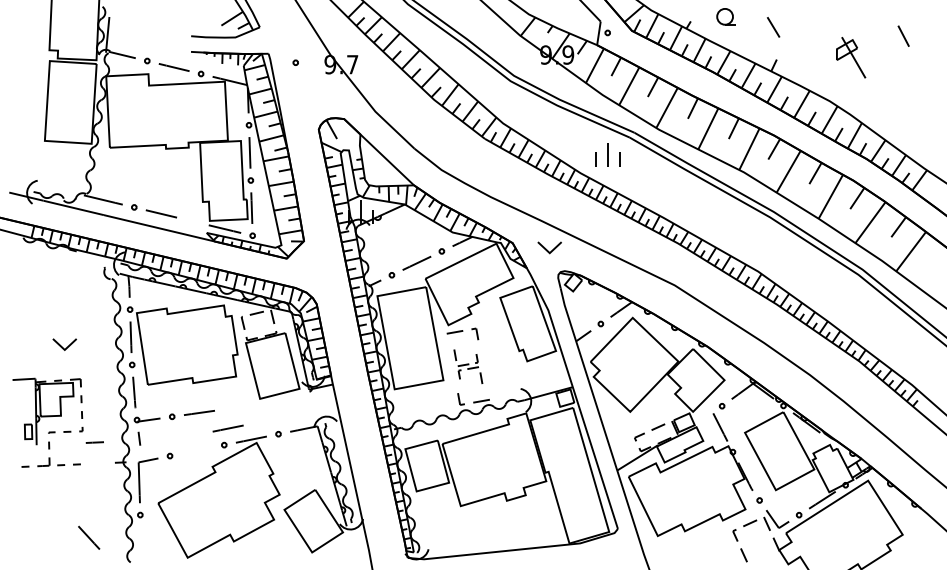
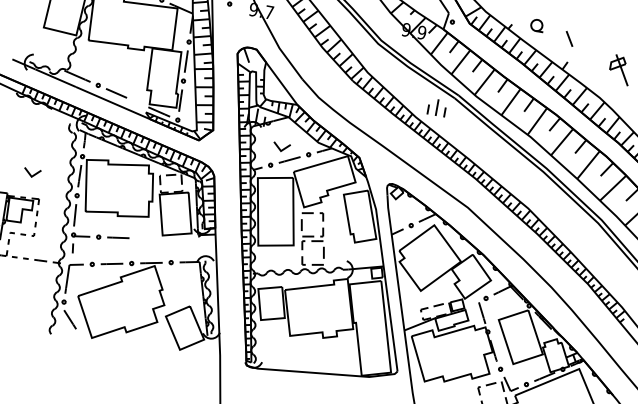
part: (549, 247) -> (281, 147), moved
part: (468, 366) -> (312, 238), size x1.43
line: (227, 428) -> (111, 263), moved
line: (94, 442) -> (40, 260), moved
line: (89, 537) -> (70, 319), moved

